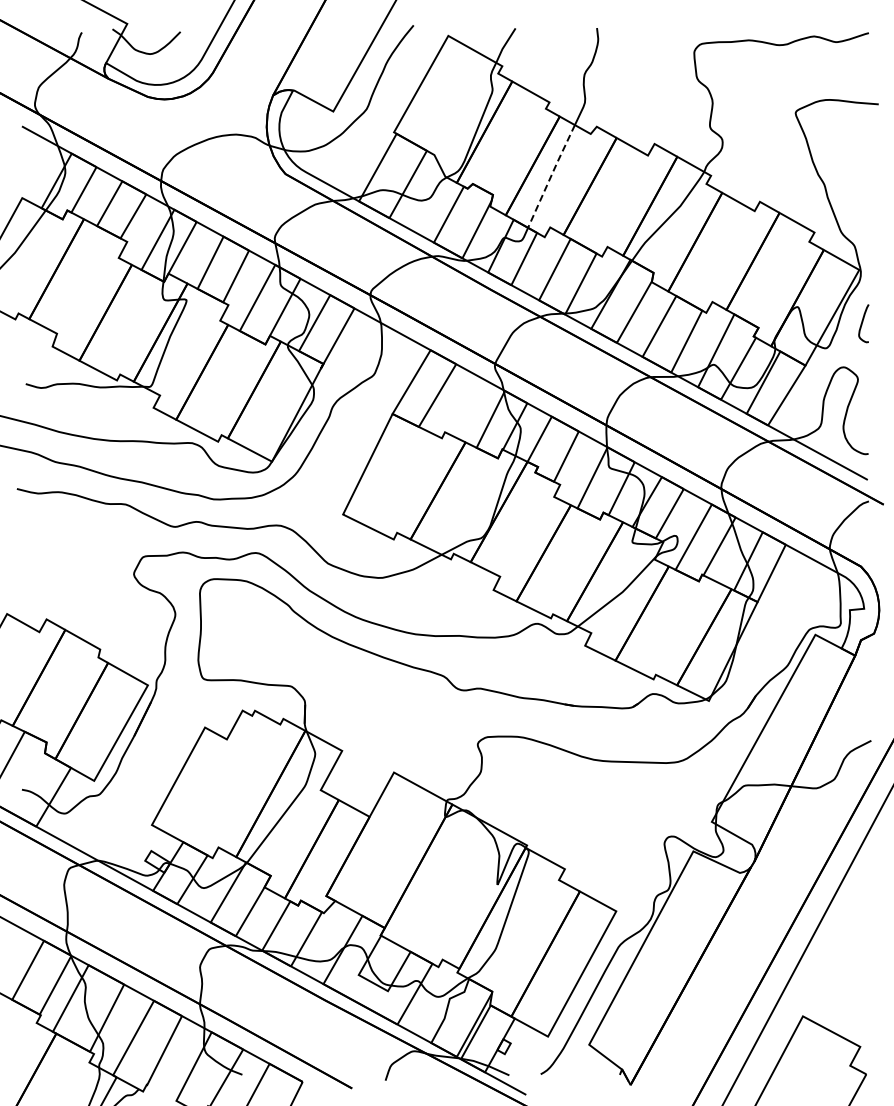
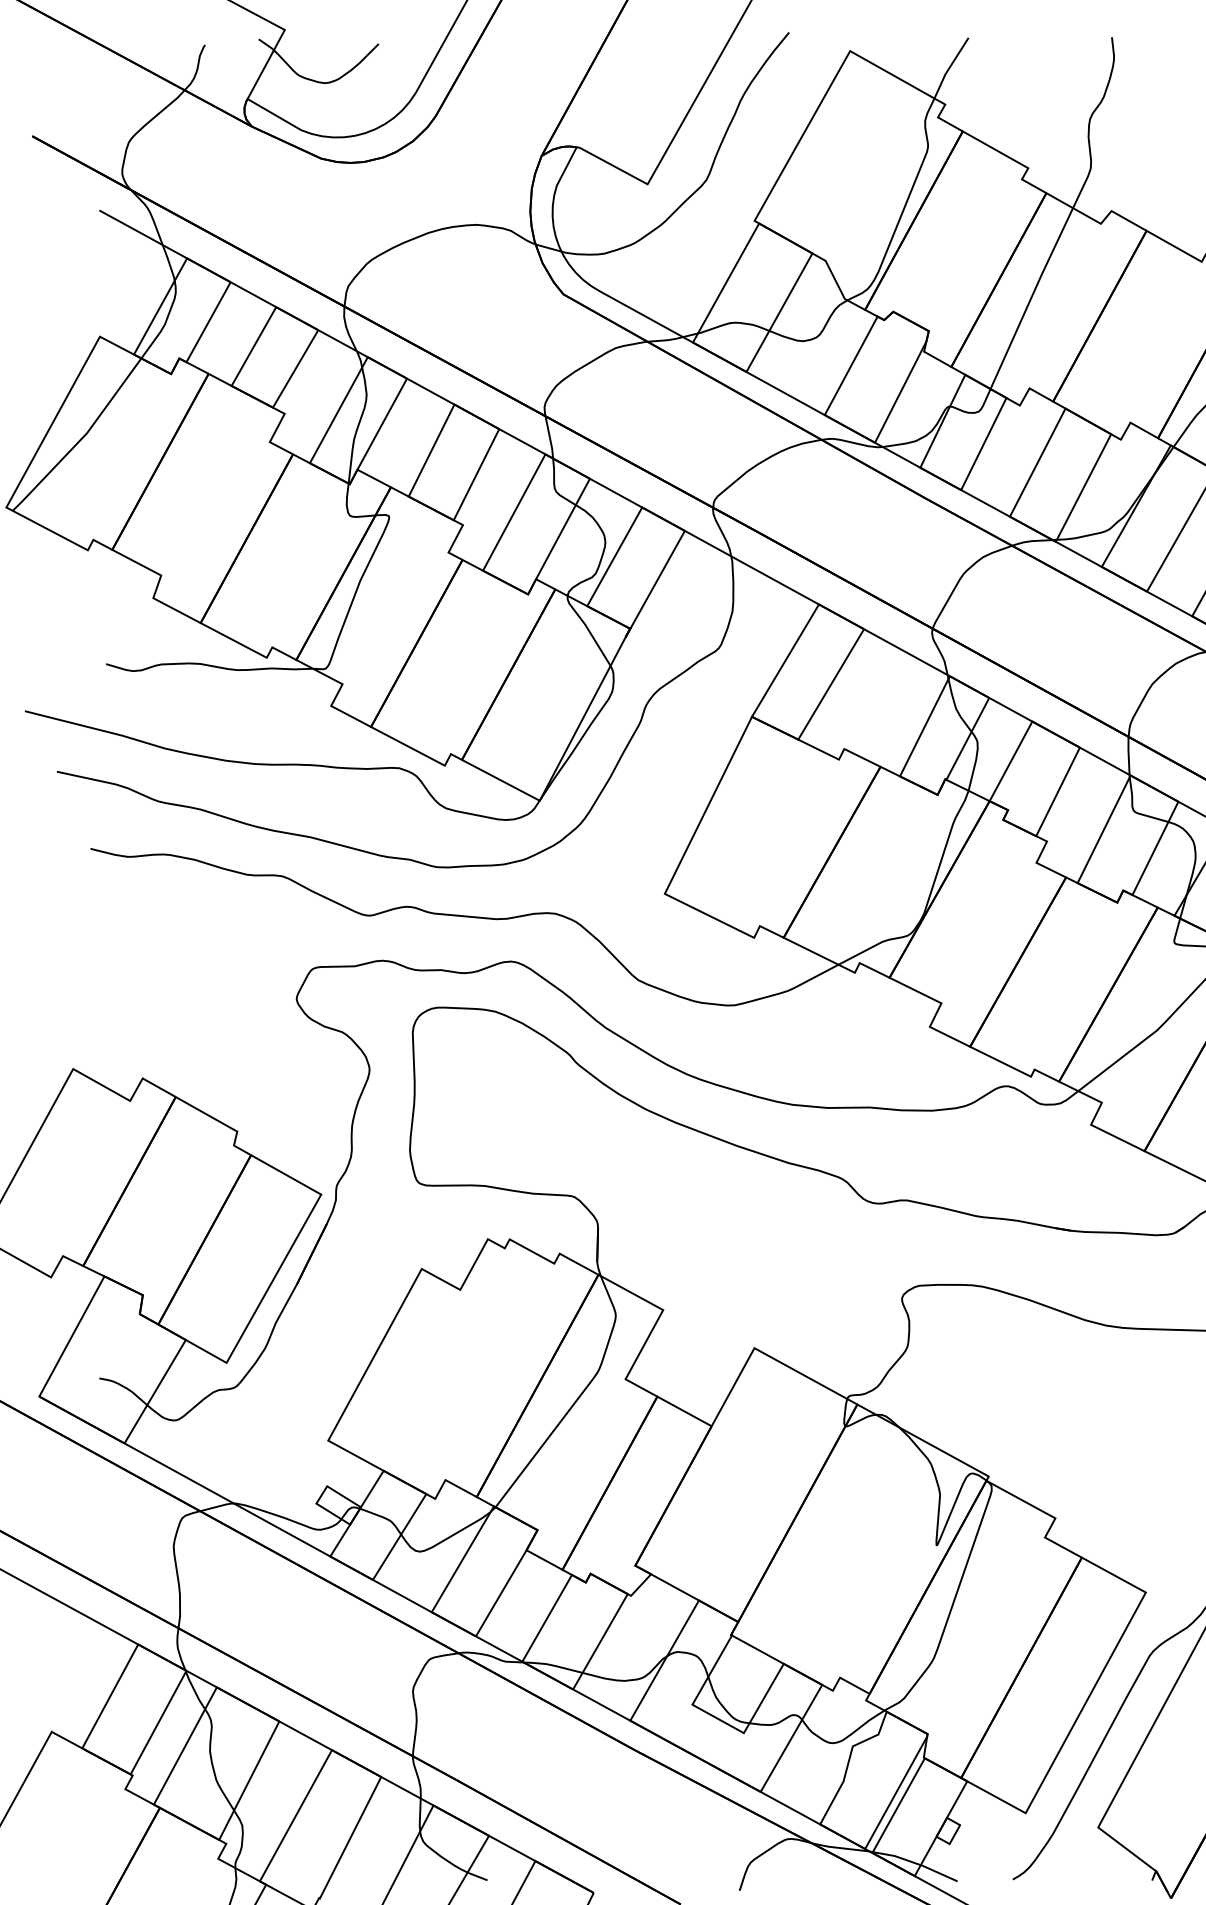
line: (551, 176) -> (1031, 298), dashed -> solid

